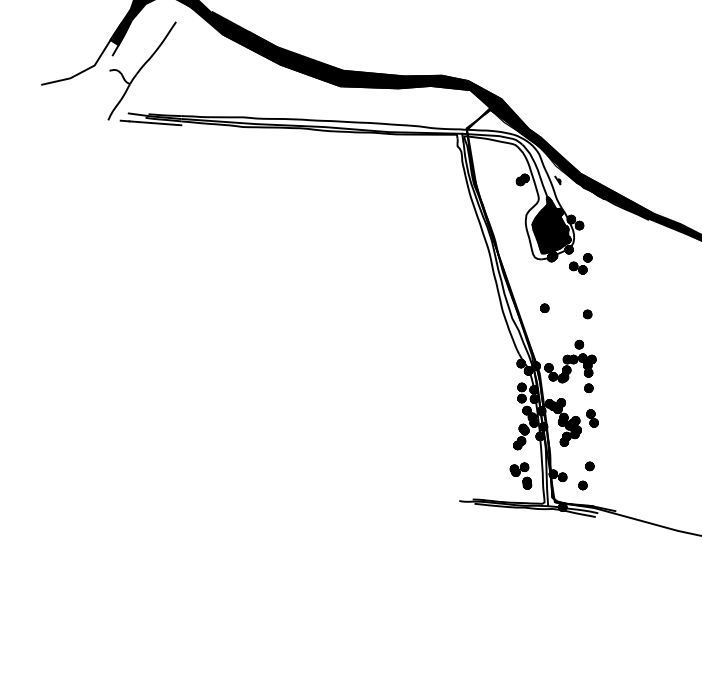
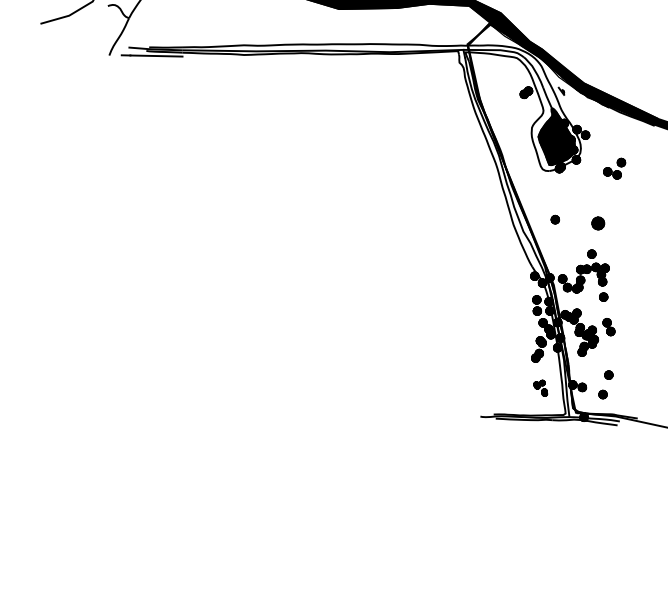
part: (580, 263) -> (614, 168), moved
part: (587, 314) -> (598, 223), size x1.6
part: (520, 475) -> (540, 387), size x0.6

